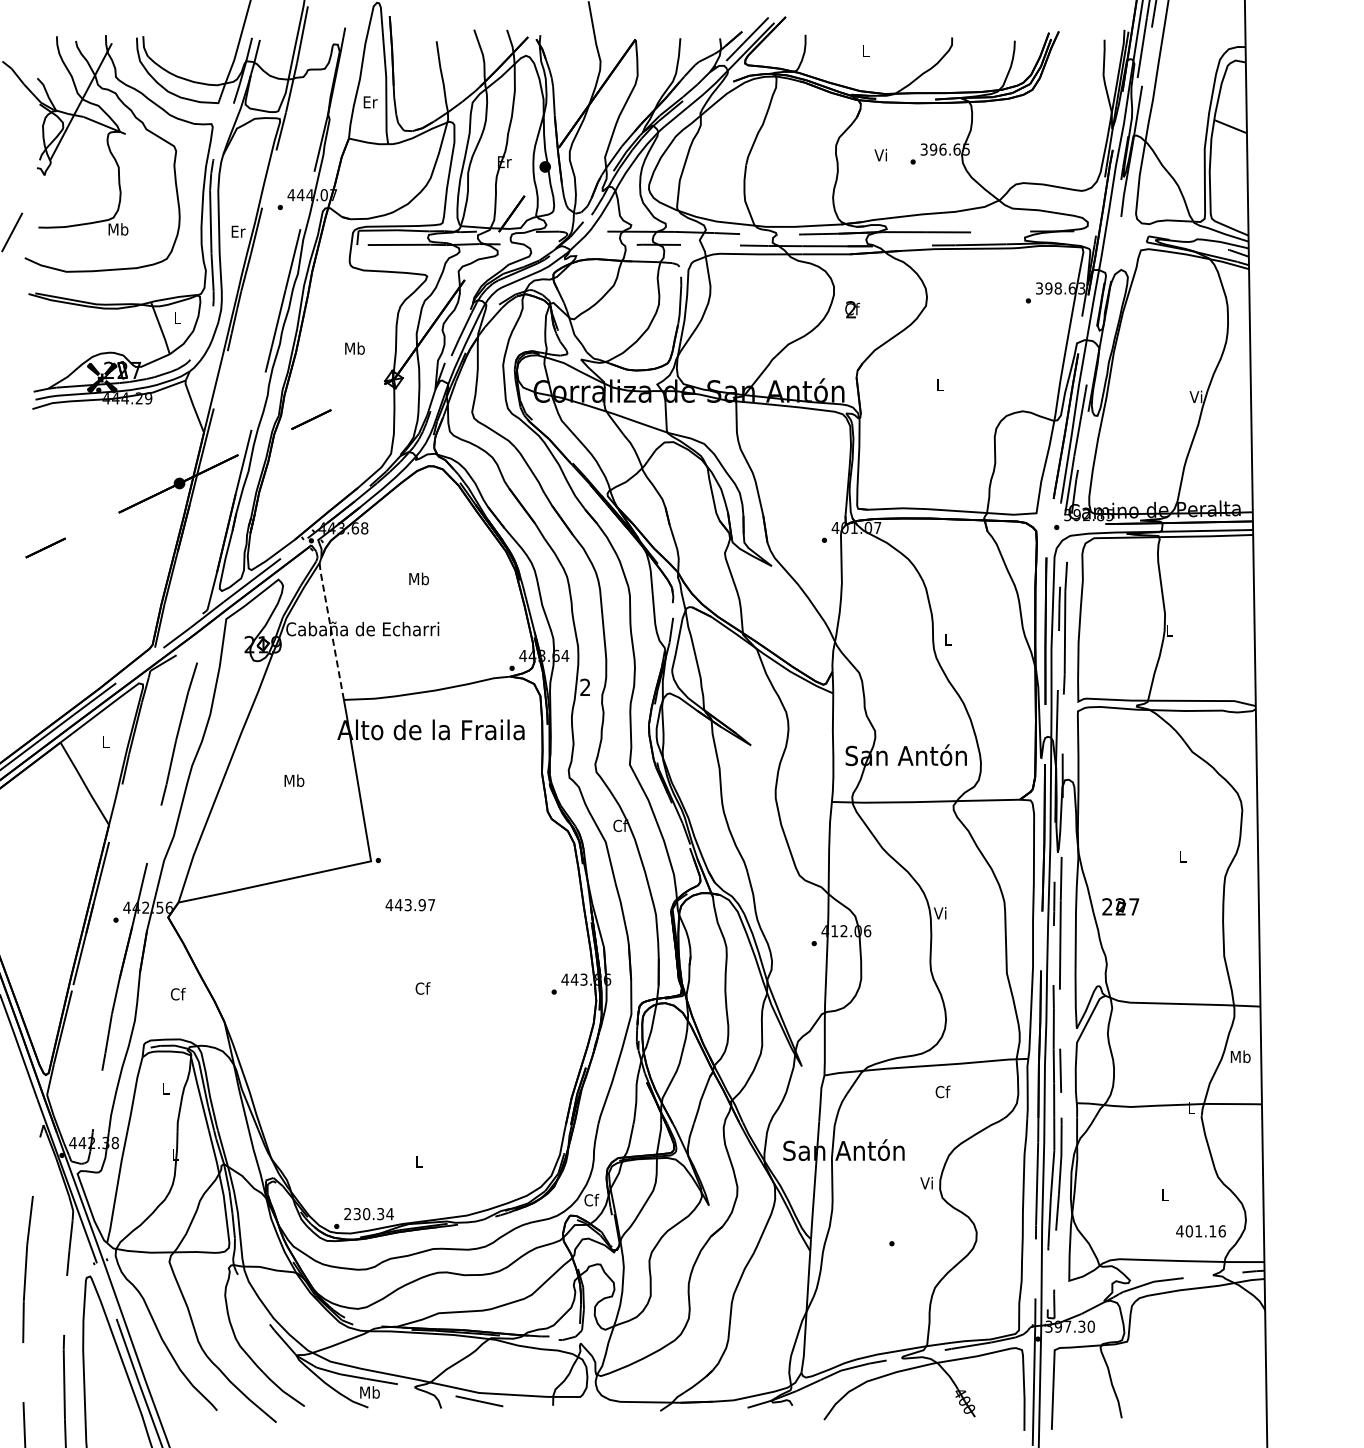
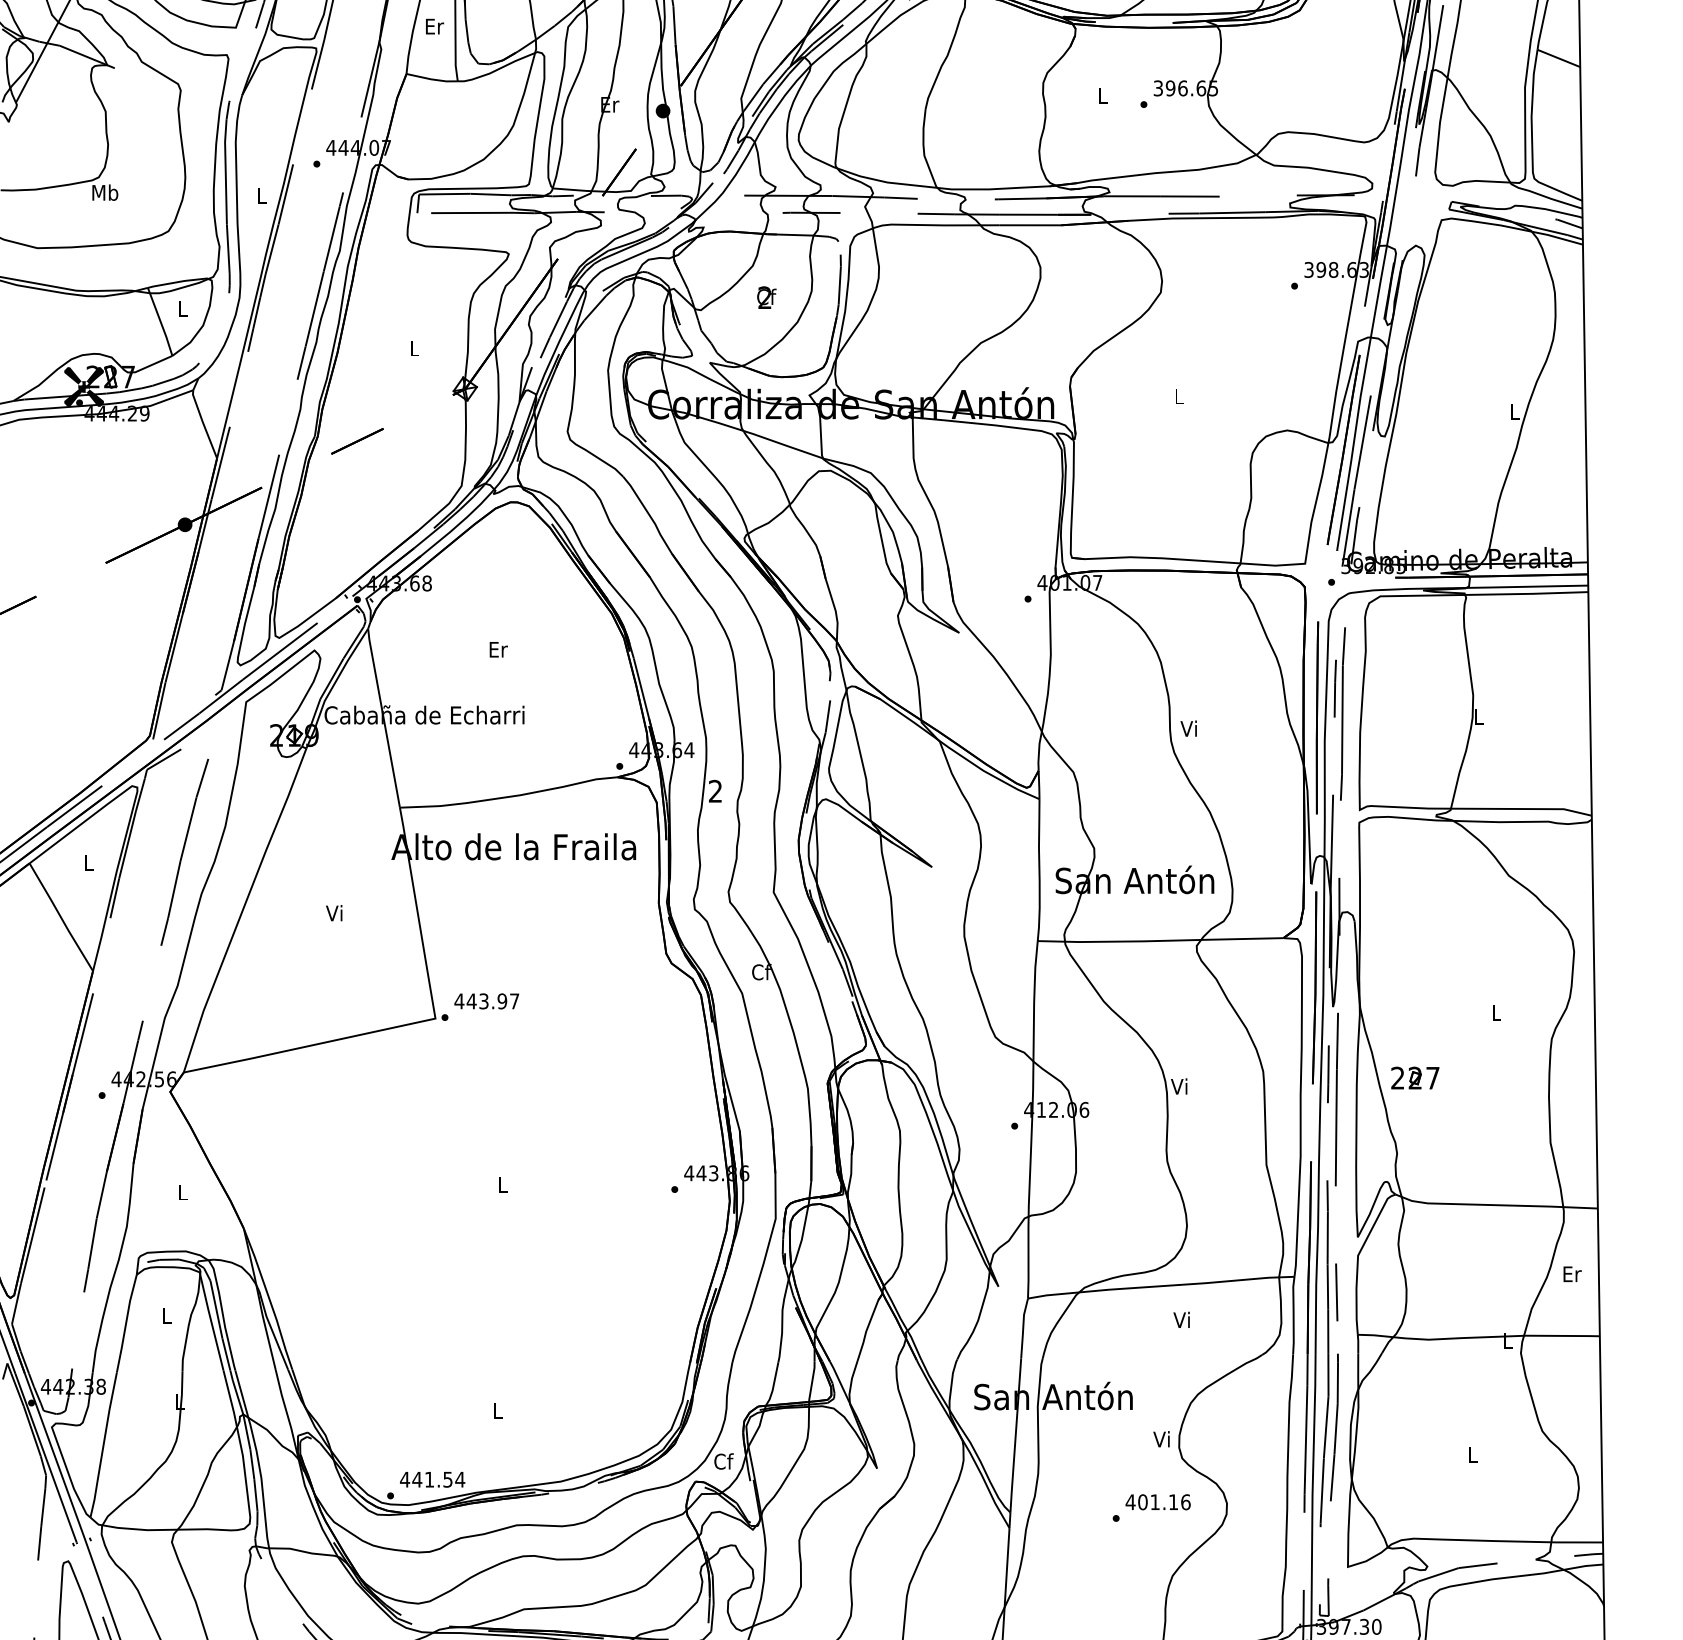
text: (880, 154) -> (1101, 94), Vi -> L
text: (238, 231) -> (262, 195), Er -> L
text: (852, 309) -> (766, 297), moved
text: (354, 348) -> (413, 348), Mb -> L
text: (1195, 396) -> (1512, 411), Vi -> L
text: (419, 578) -> (498, 648), Mb -> Er
line: (331, 631) -> (383, 718), dashed -> solid
text: (947, 639) -> (1188, 728), L -> Vi
text: (294, 780) -> (335, 912), Mb -> Vi
text: (410, 905) -> (486, 1001), moved
text: (422, 988) -> (502, 1184), Cf -> L
text: (177, 994) -> (182, 1192), Cf -> L
text: (1240, 1056) -> (1571, 1273), Mb -> Er
text: (942, 1091) -> (1182, 1319), Cf -> Vi
text: (363, 1214) -> (425, 1480), 230.34 -> 441.54
text: (1200, 1231) -> (1157, 1502), moved

